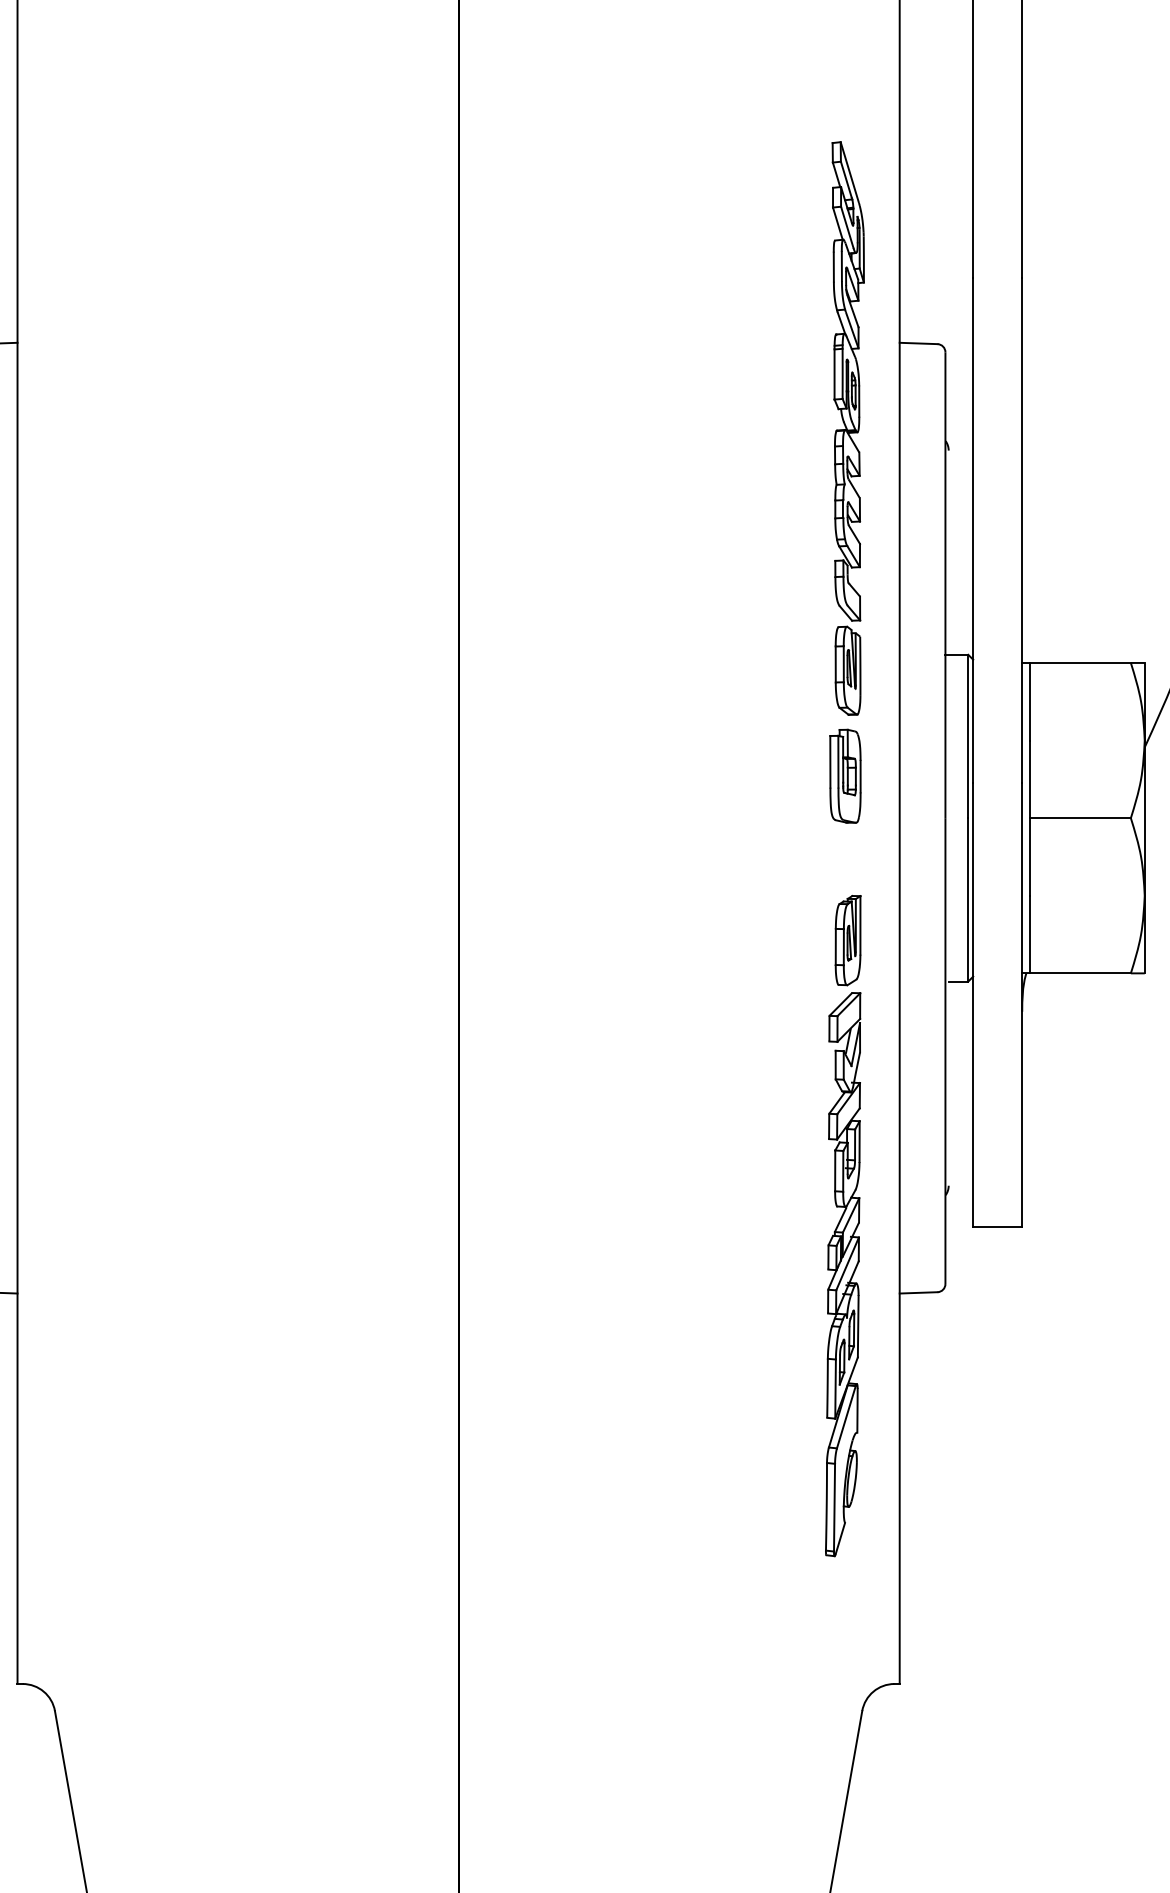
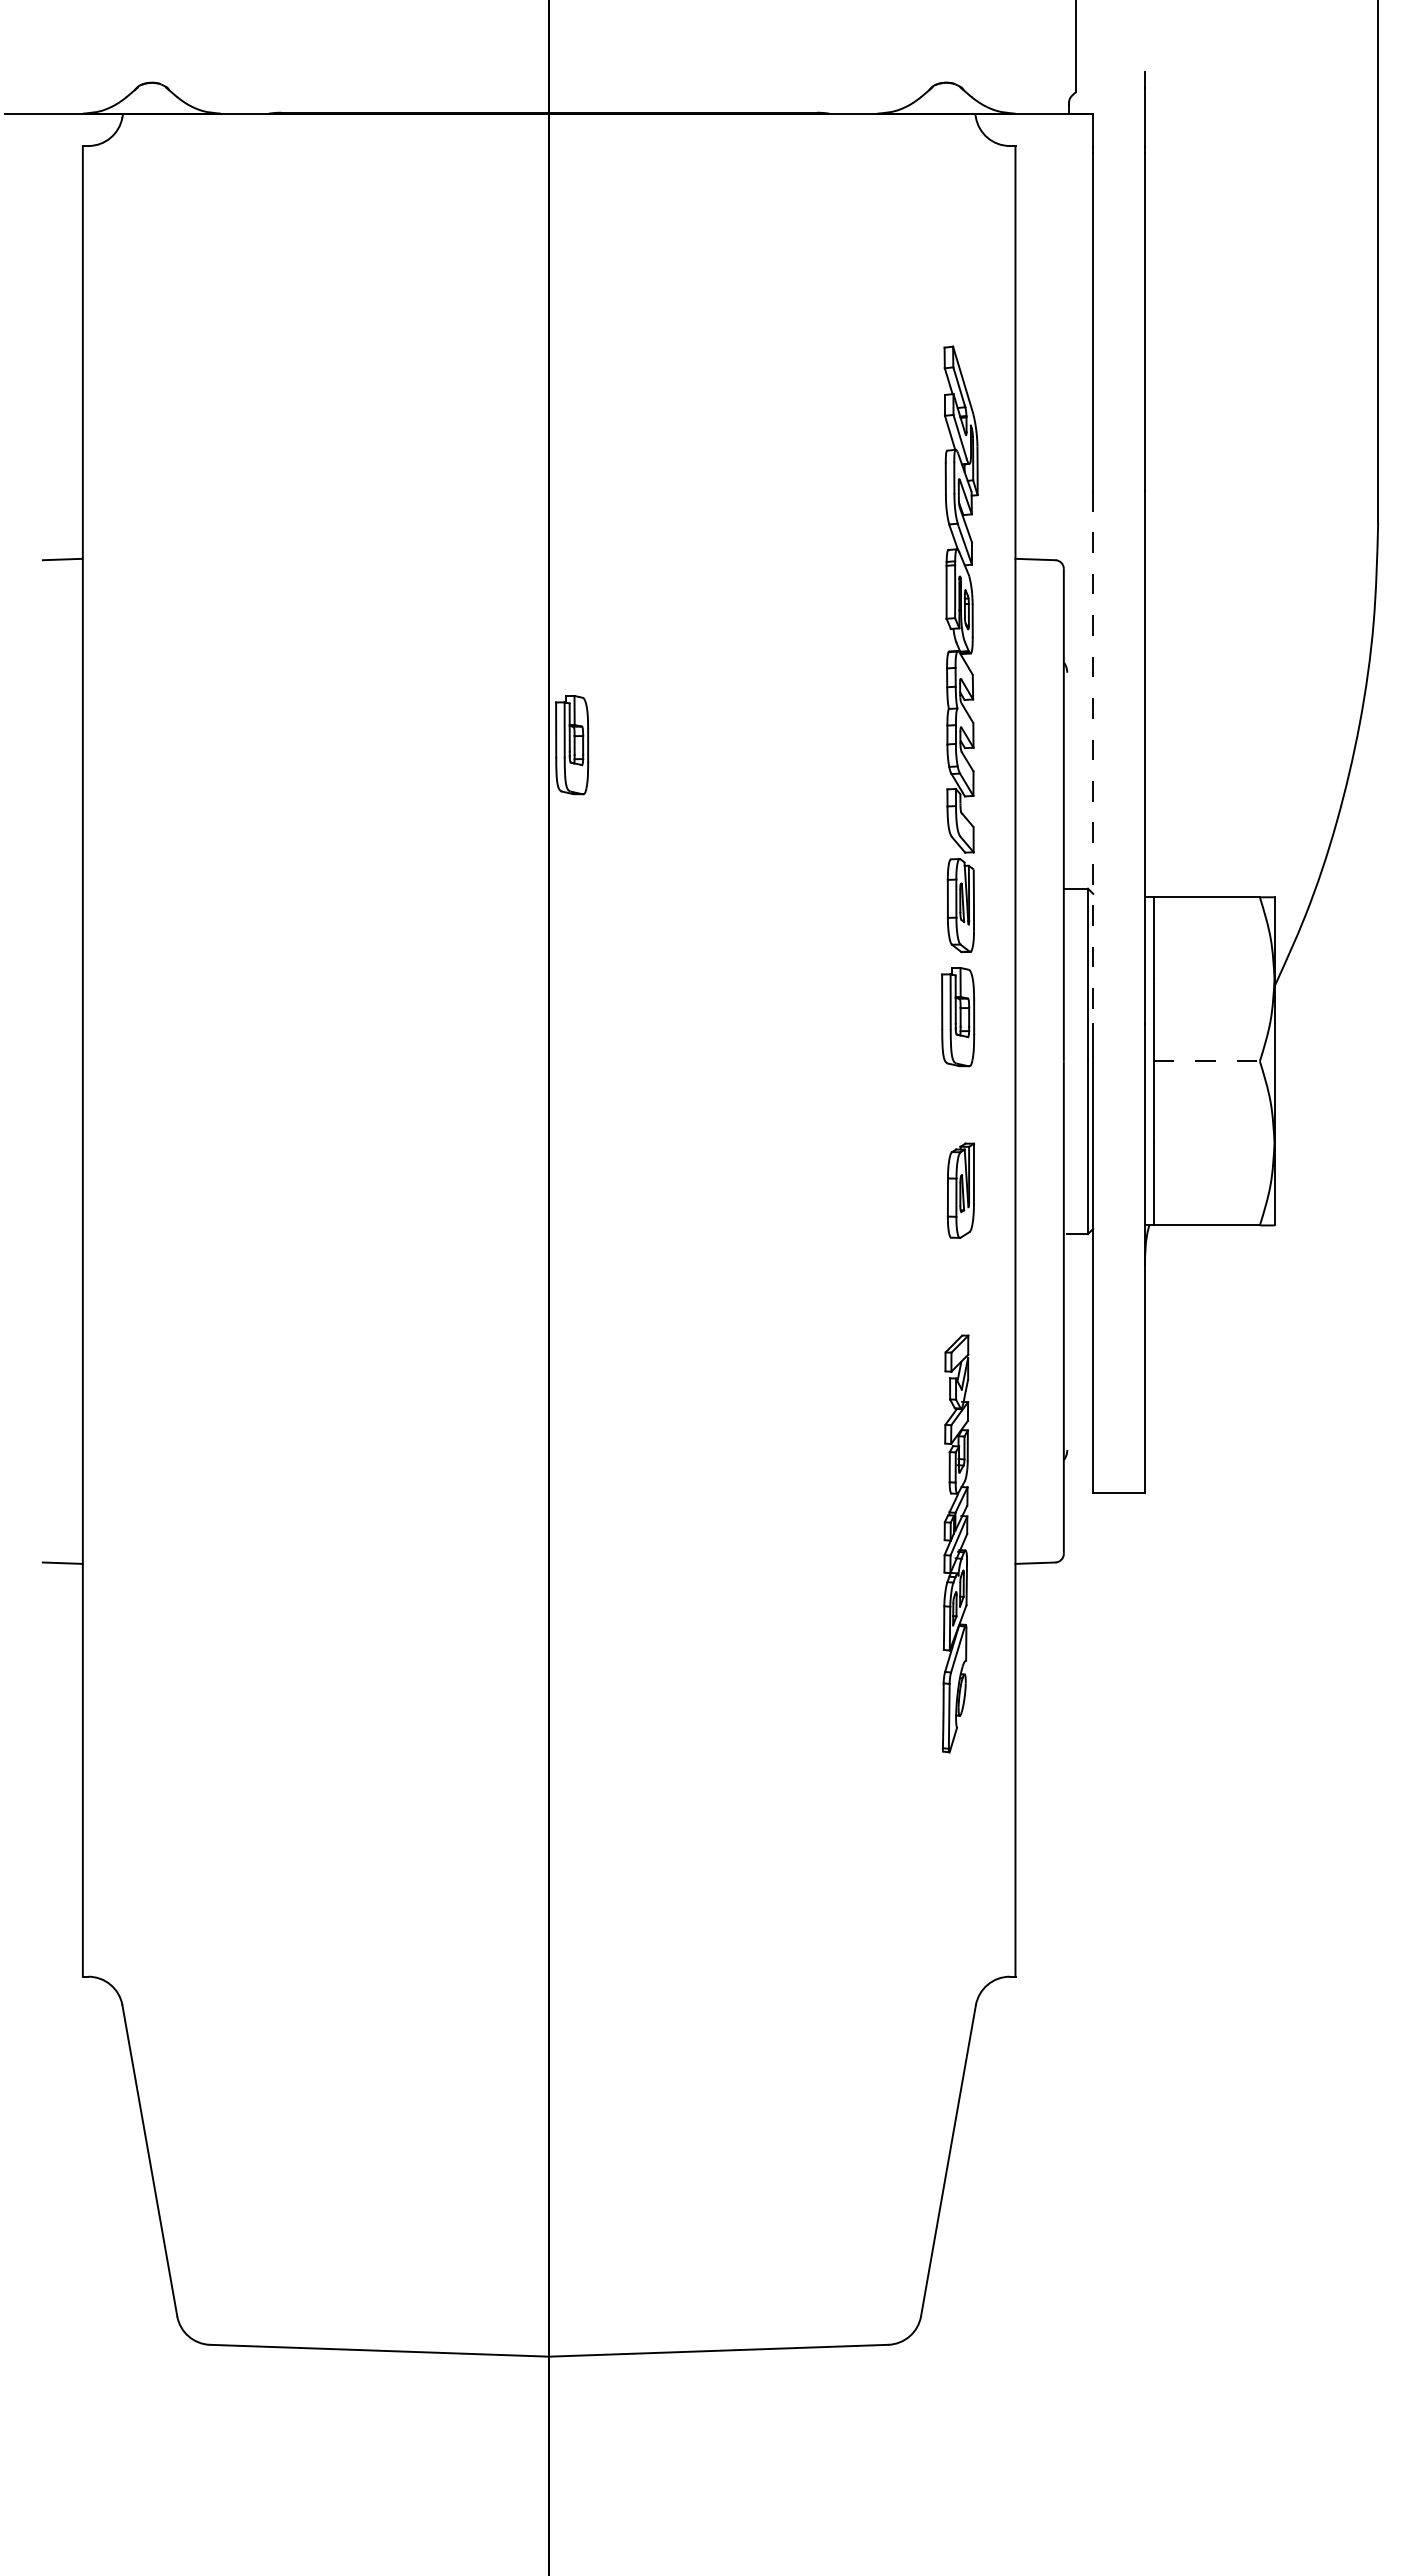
part: (480, 519) -> (572, 745), added
line: (973, 530) -> (1093, 757), solid -> dashed
line: (1081, 818) -> (1207, 1061), solid -> dashed
part: (842, 1274) -> (955, 1543), size x0.7

